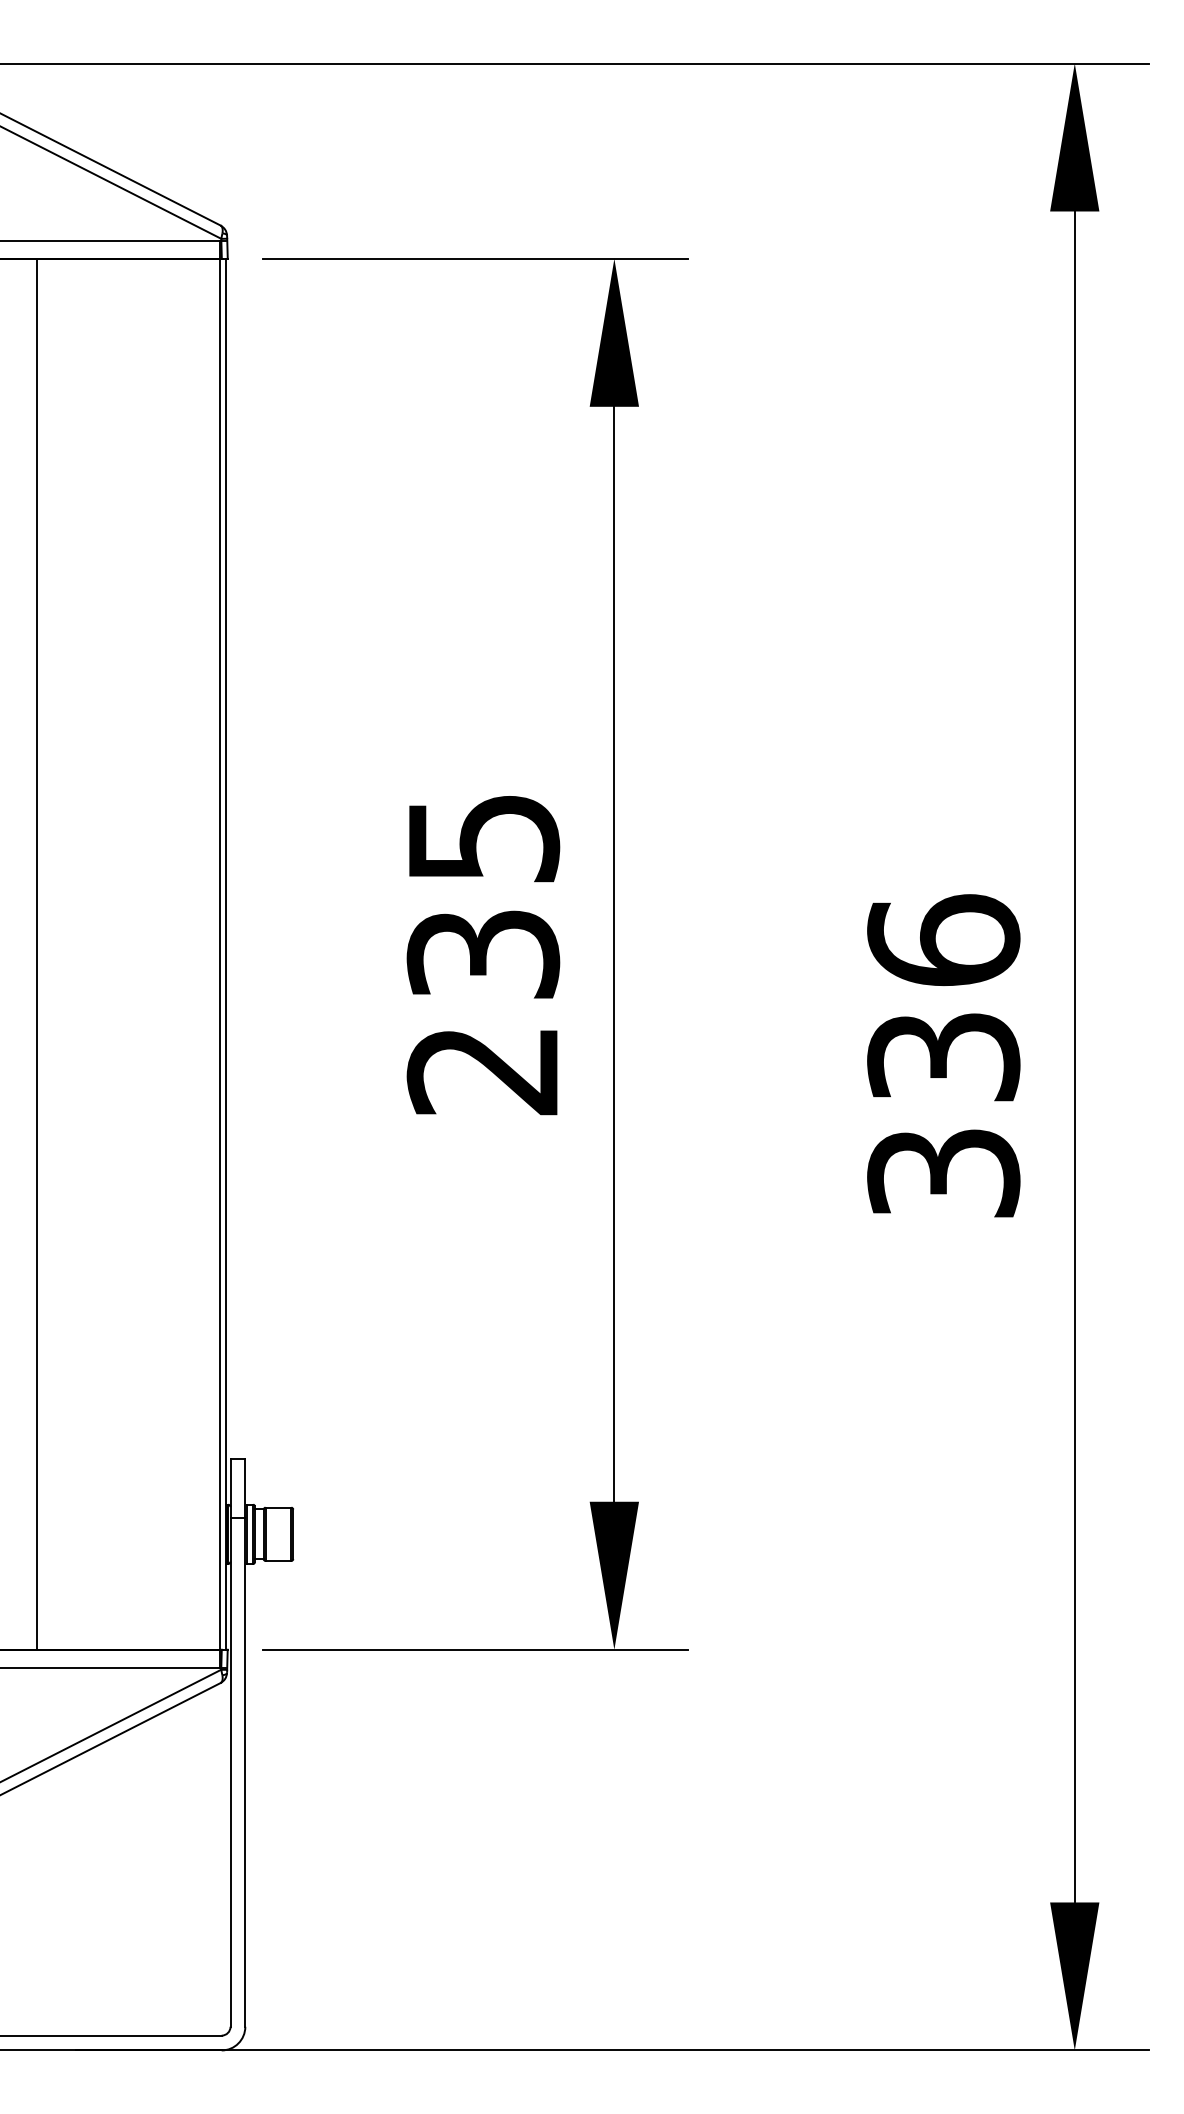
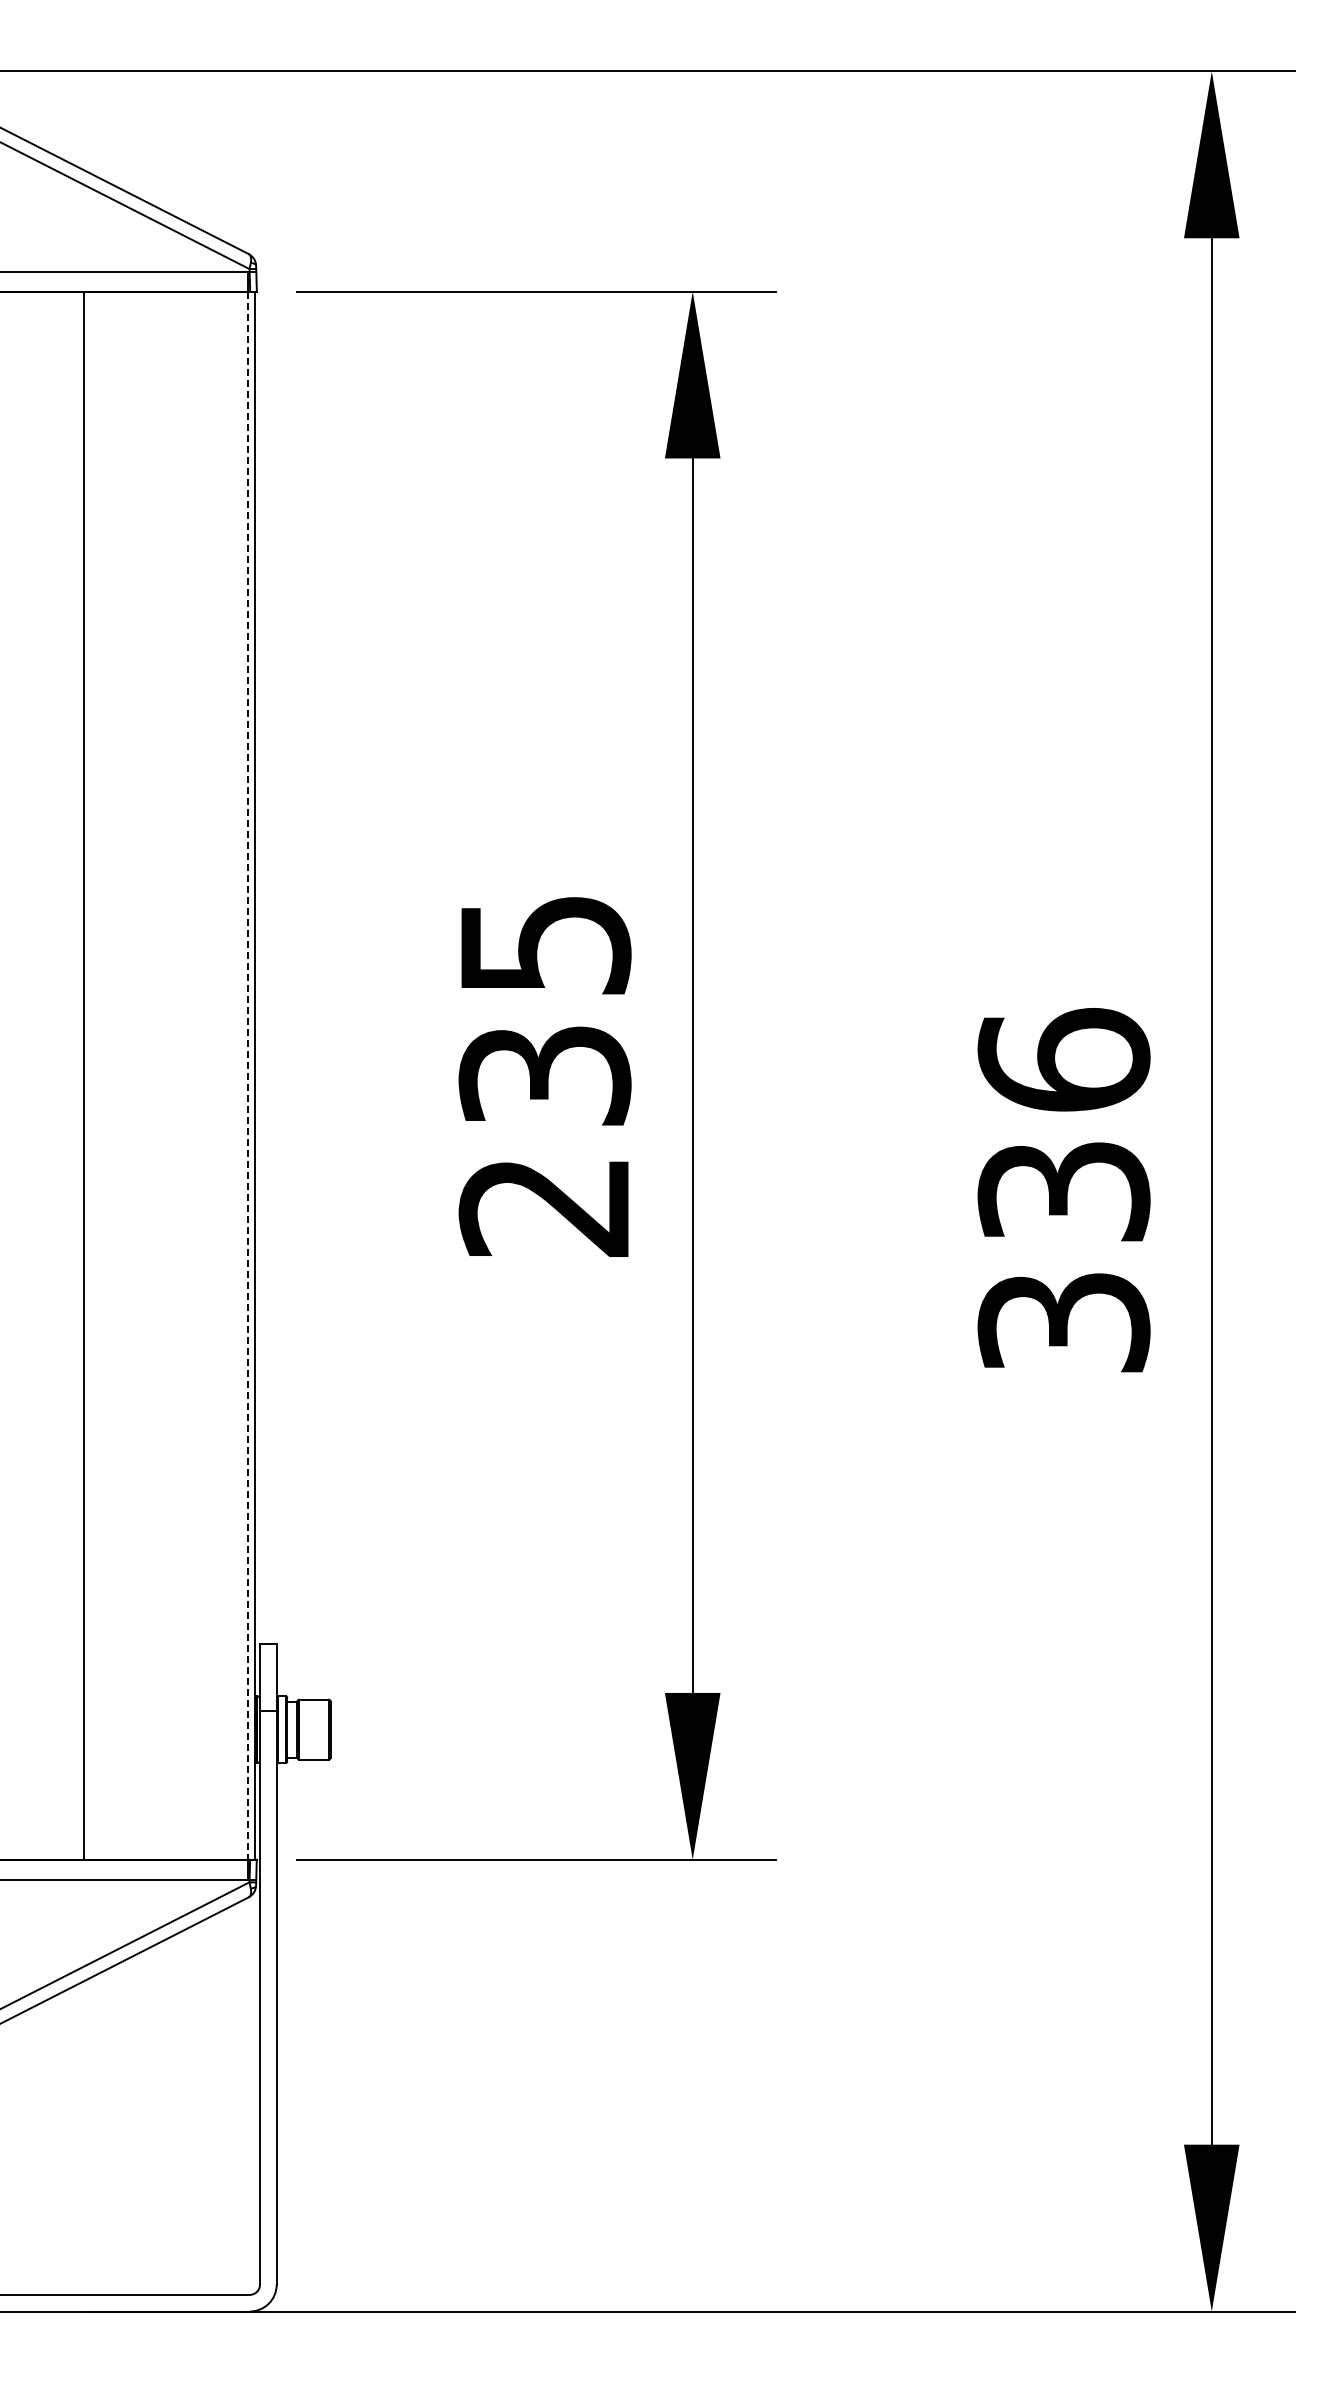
line: (36, 954) -> (84, 1075), moved
line: (220, 954) -> (248, 1076), solid -> dashed

